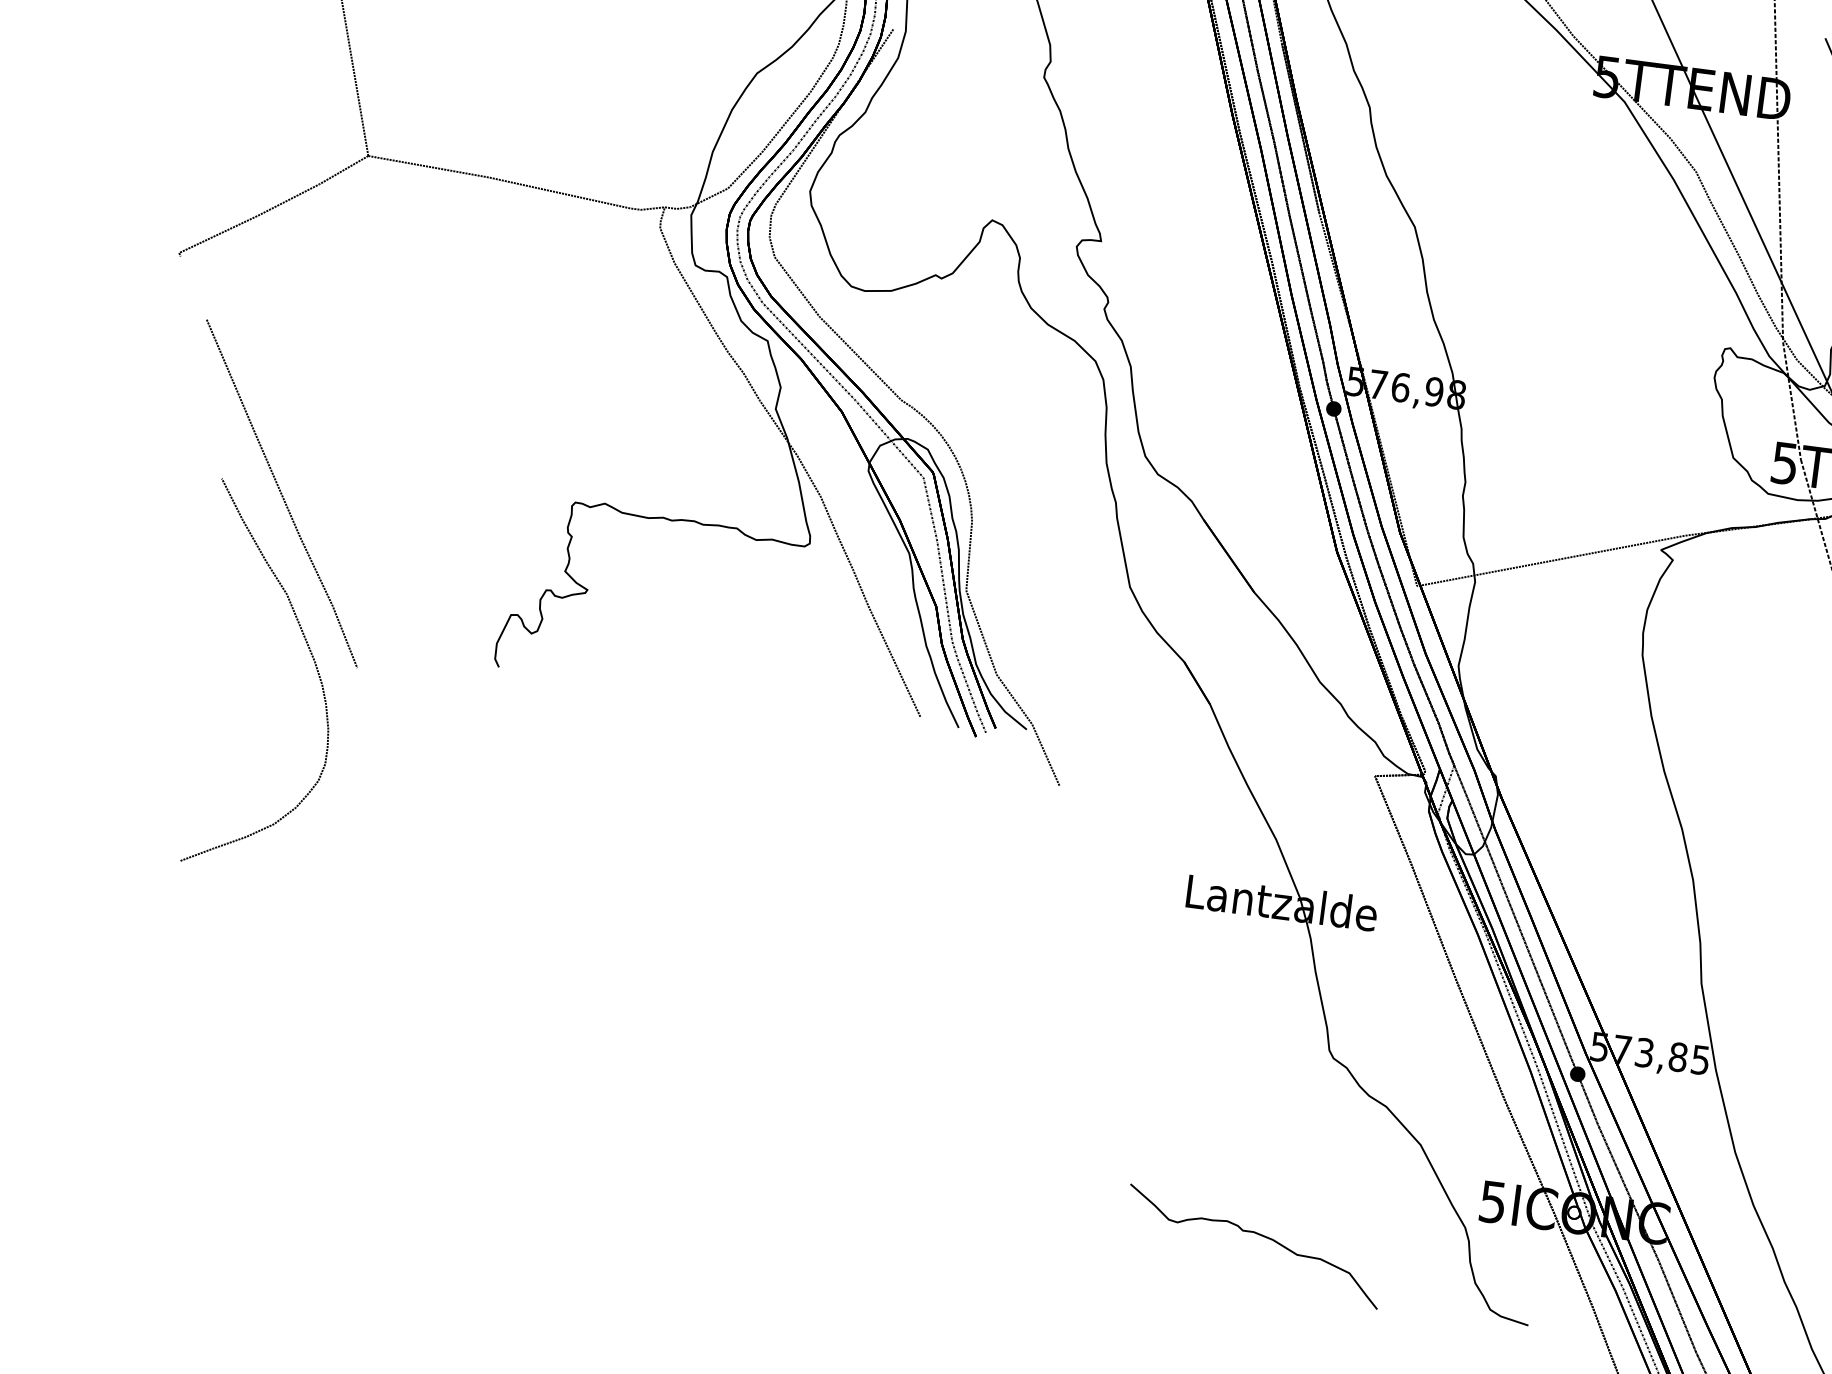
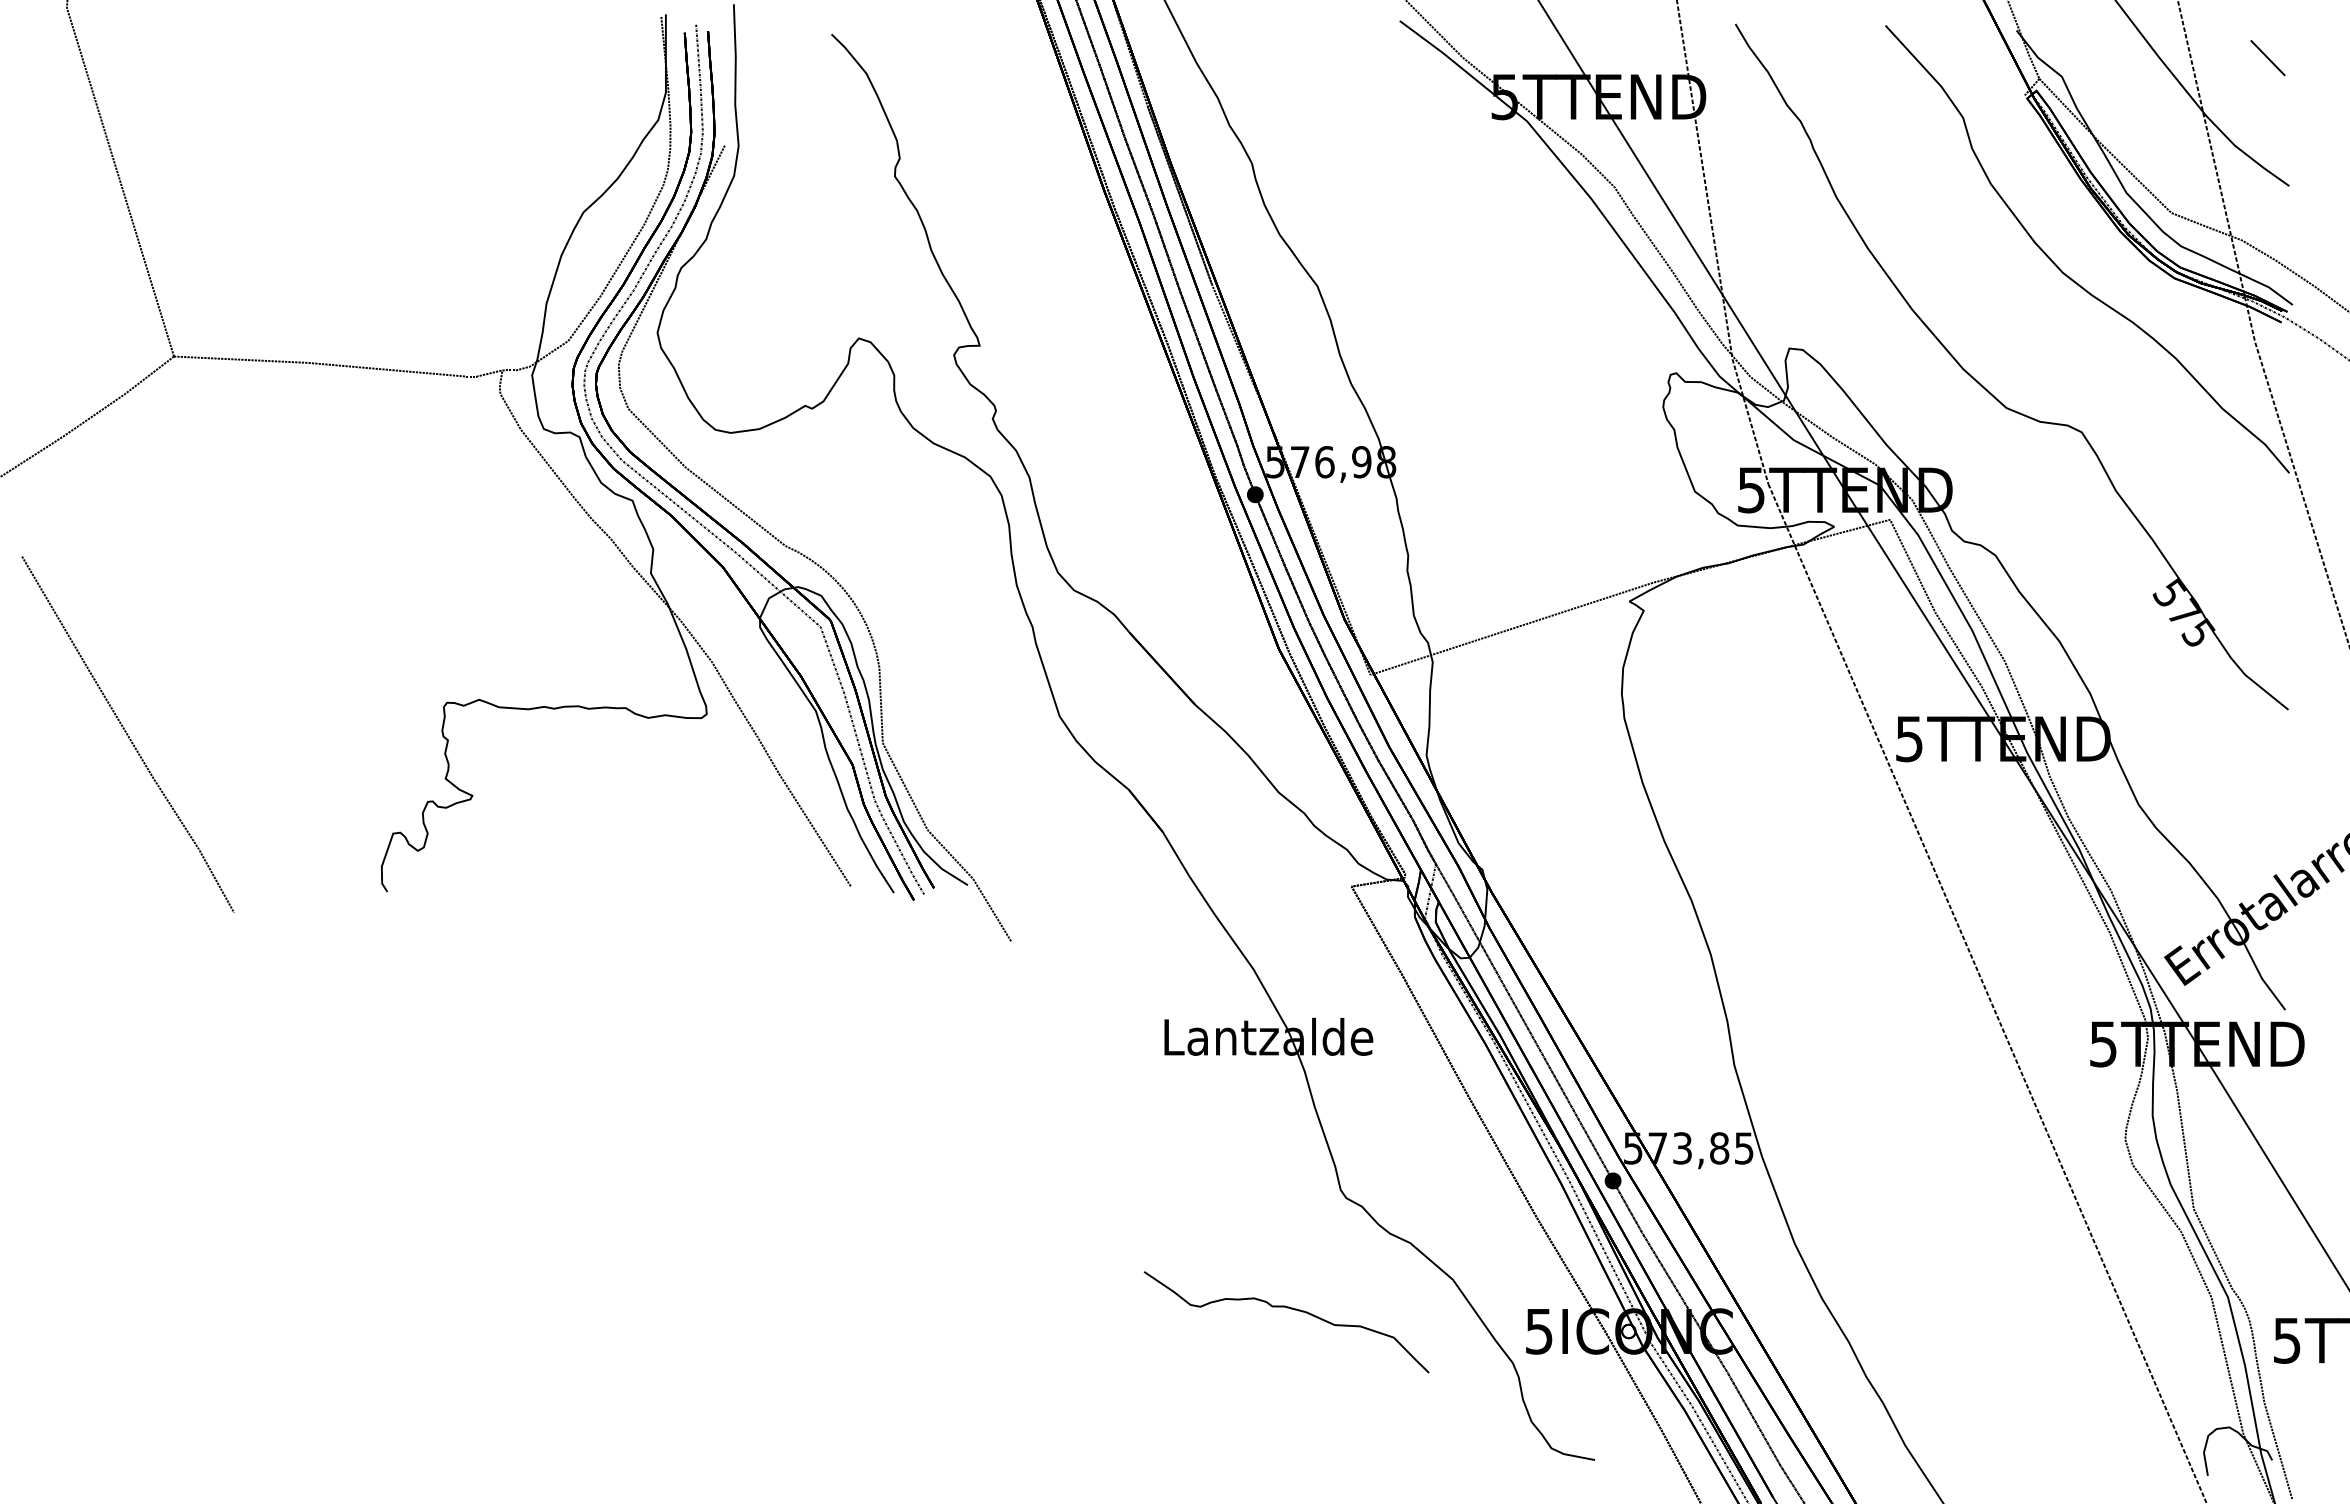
curve: (312, 659) -> (184, 909), removed
curve: (1259, 1235) -> (1291, 1309), moved

